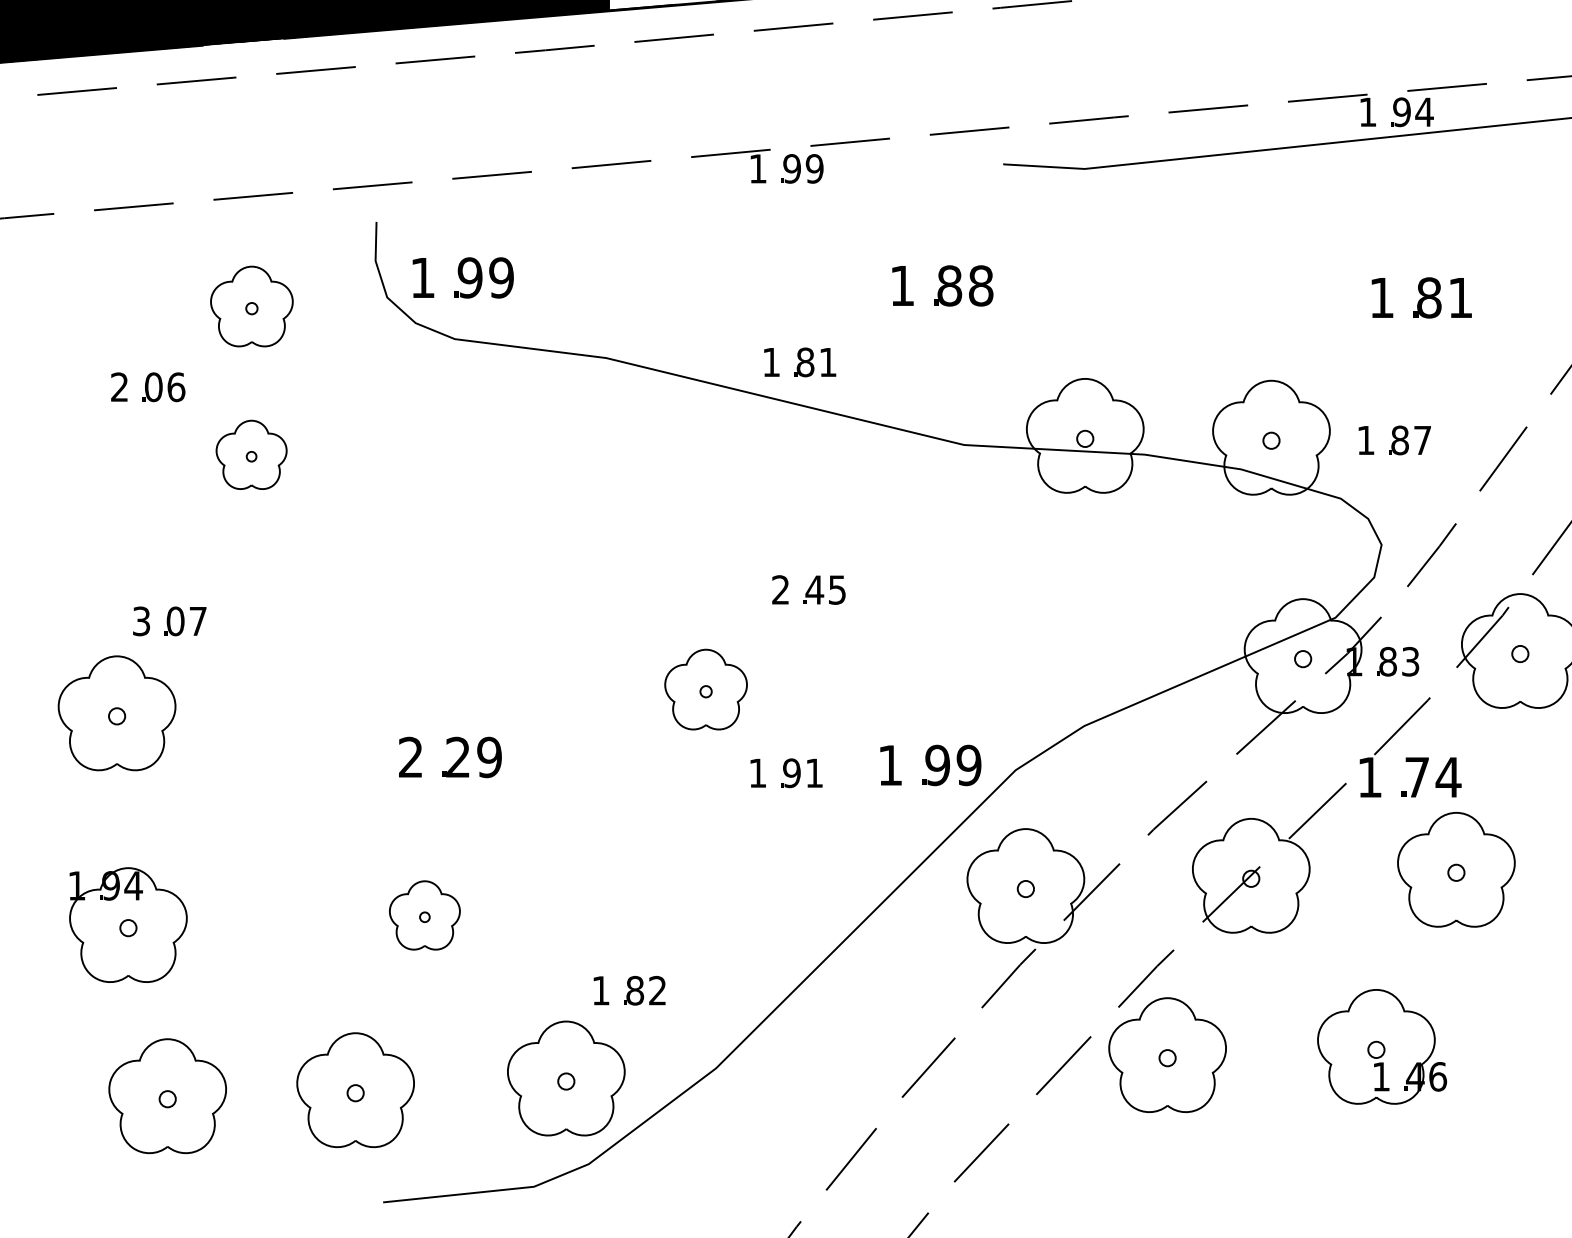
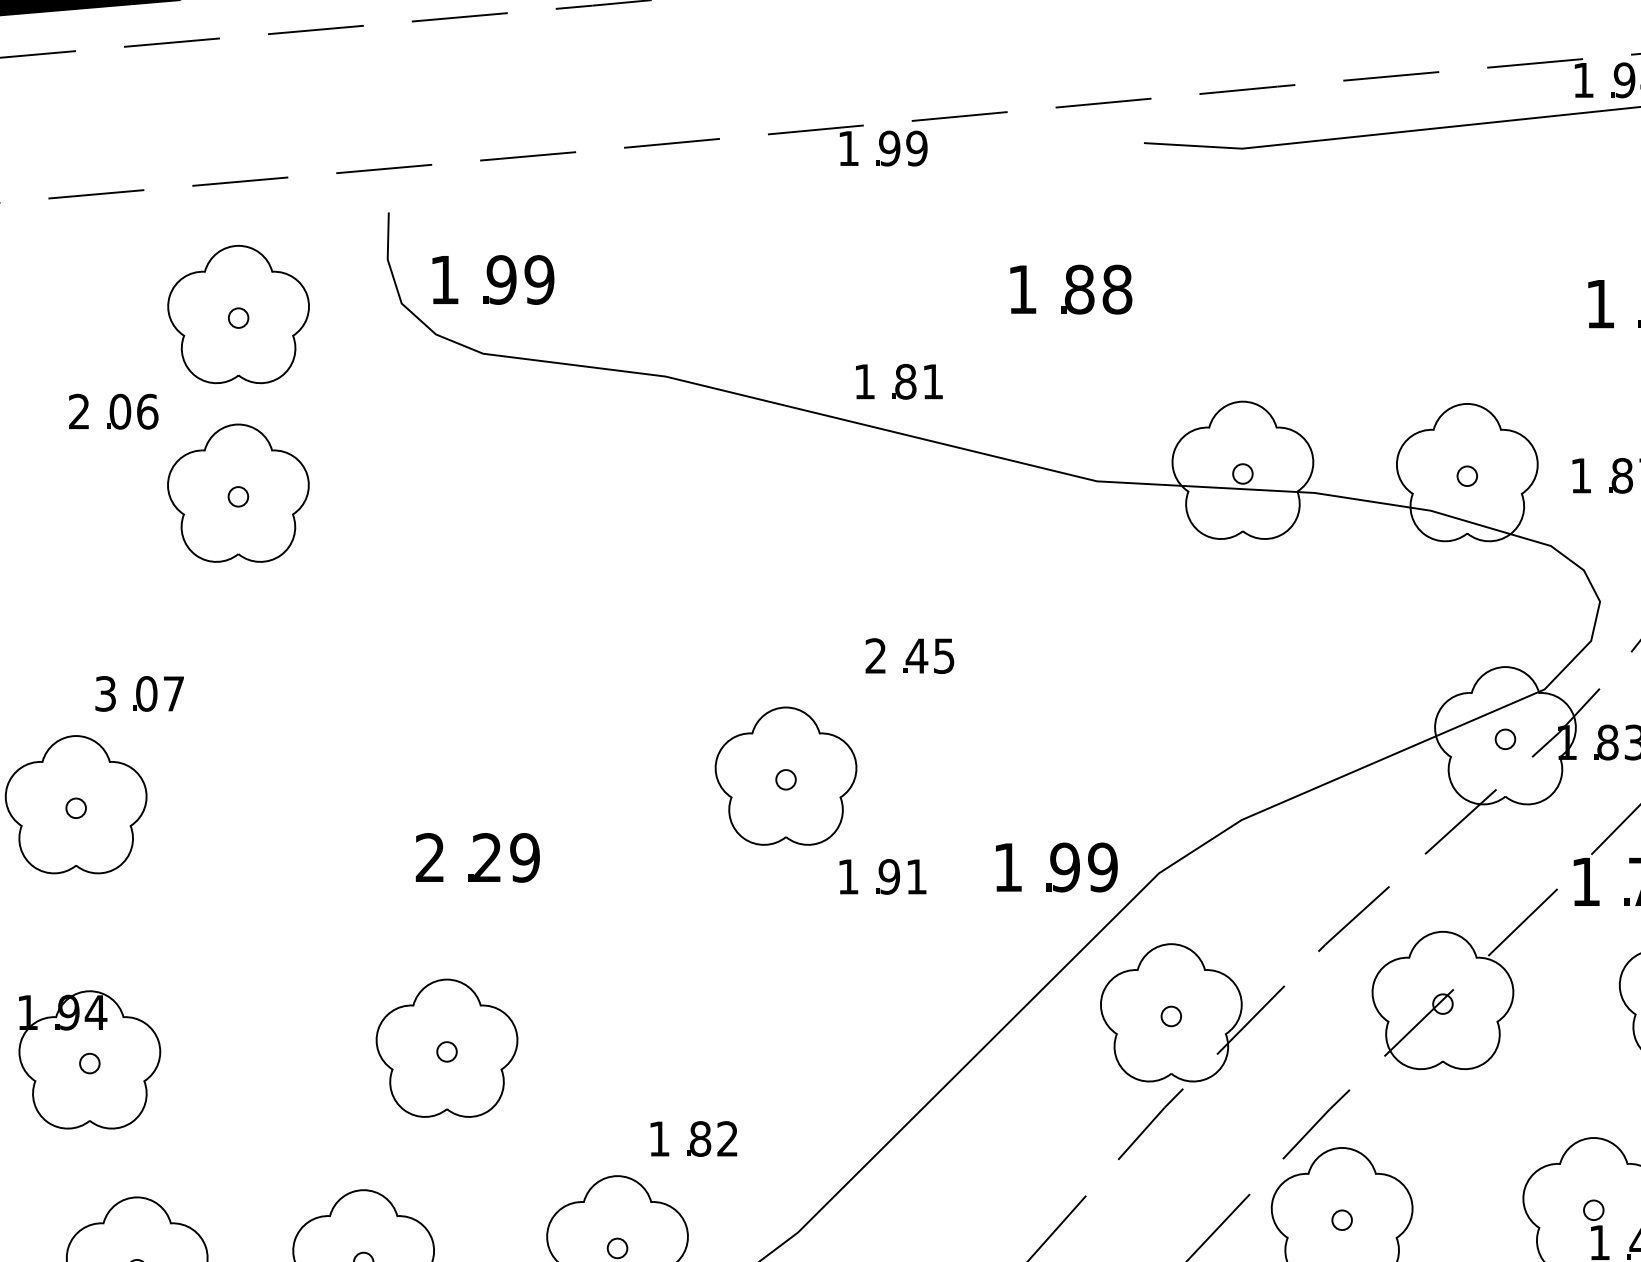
part: (251, 306) -> (238, 314), size x1.43
part: (251, 454) -> (238, 492), size x1.67
part: (705, 689) -> (785, 775), size x1.43
part: (424, 915) -> (446, 1048), size x1.67

